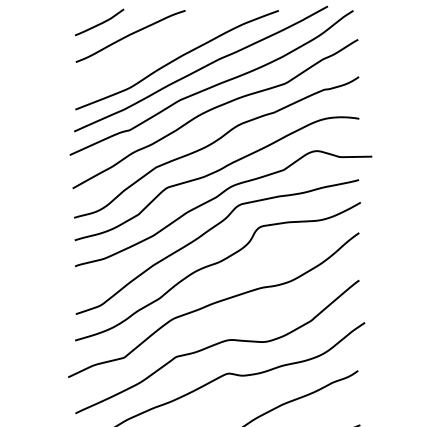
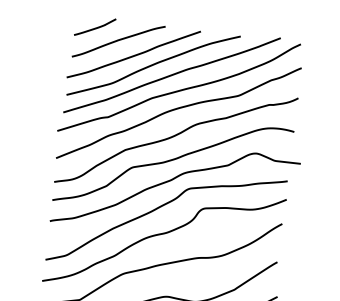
curve: (150, 50) -> (133, 55), added

